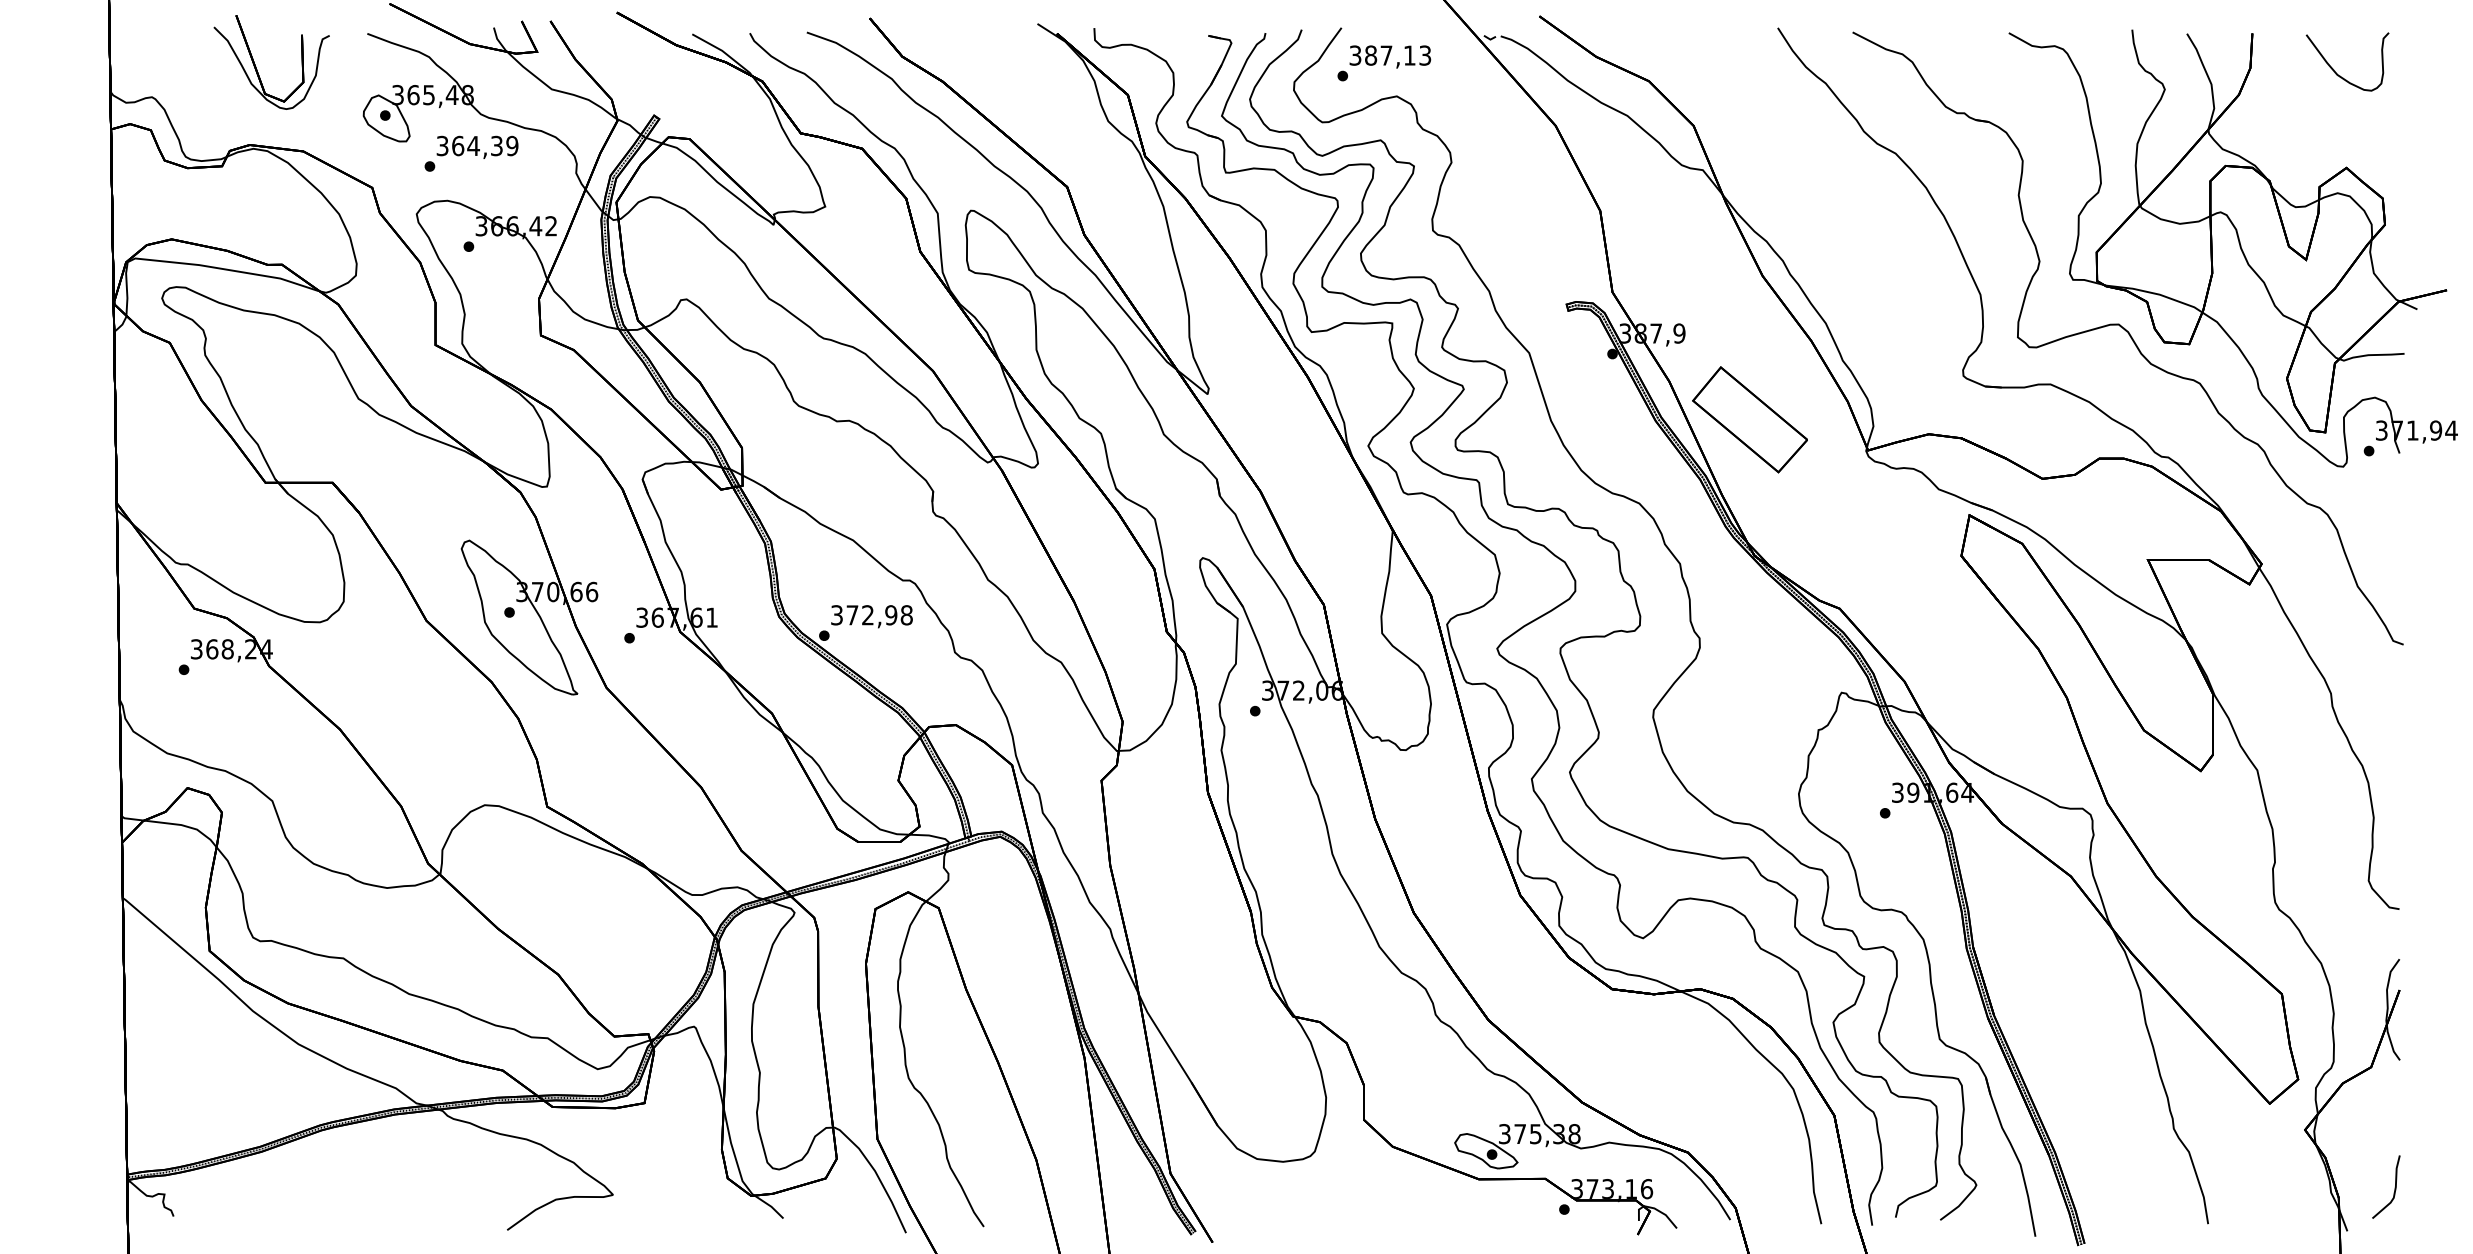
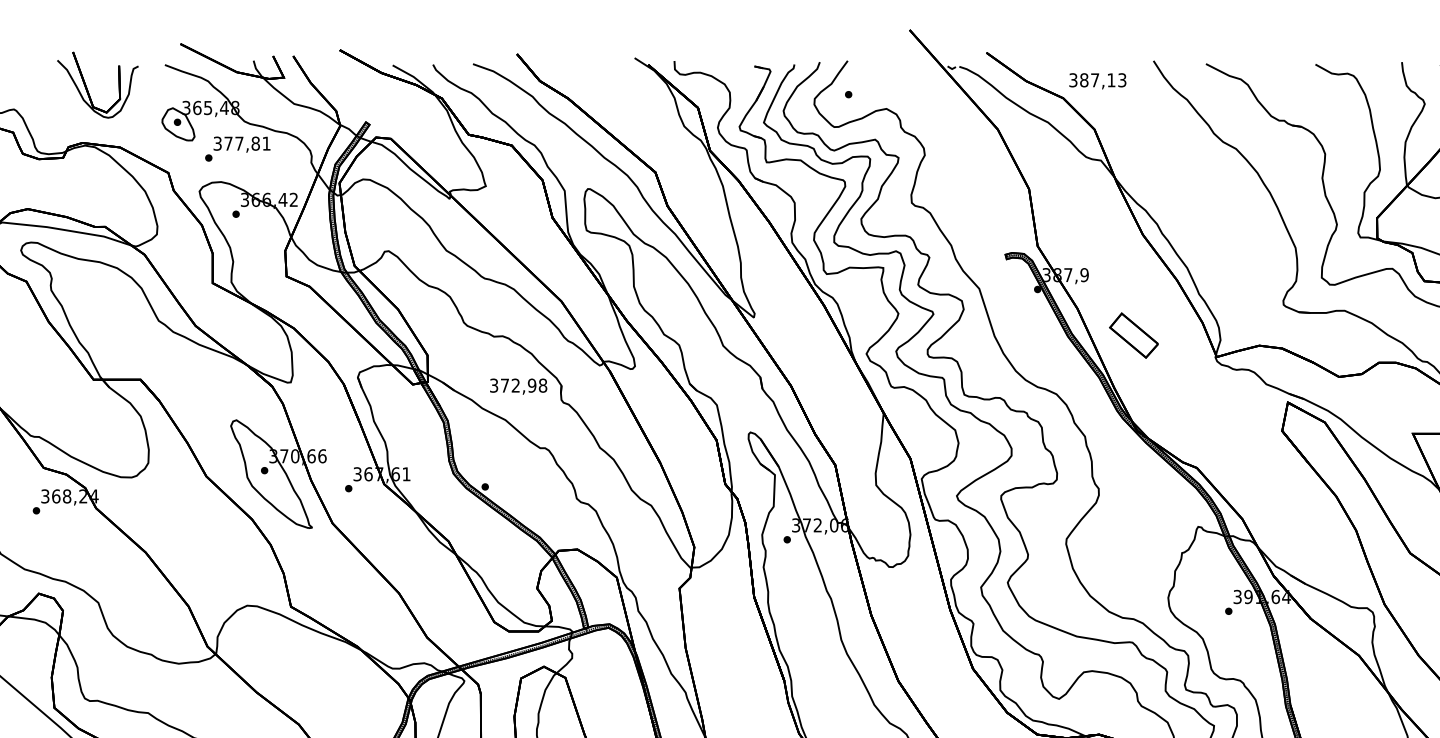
text: (1390, 56) -> (1097, 80), moved
text: (485, 145) -> (247, 143), 364,39 -> 377,81
part: (1749, 419) -> (1133, 335), size x0.6
text: (871, 616) -> (518, 386), moved

